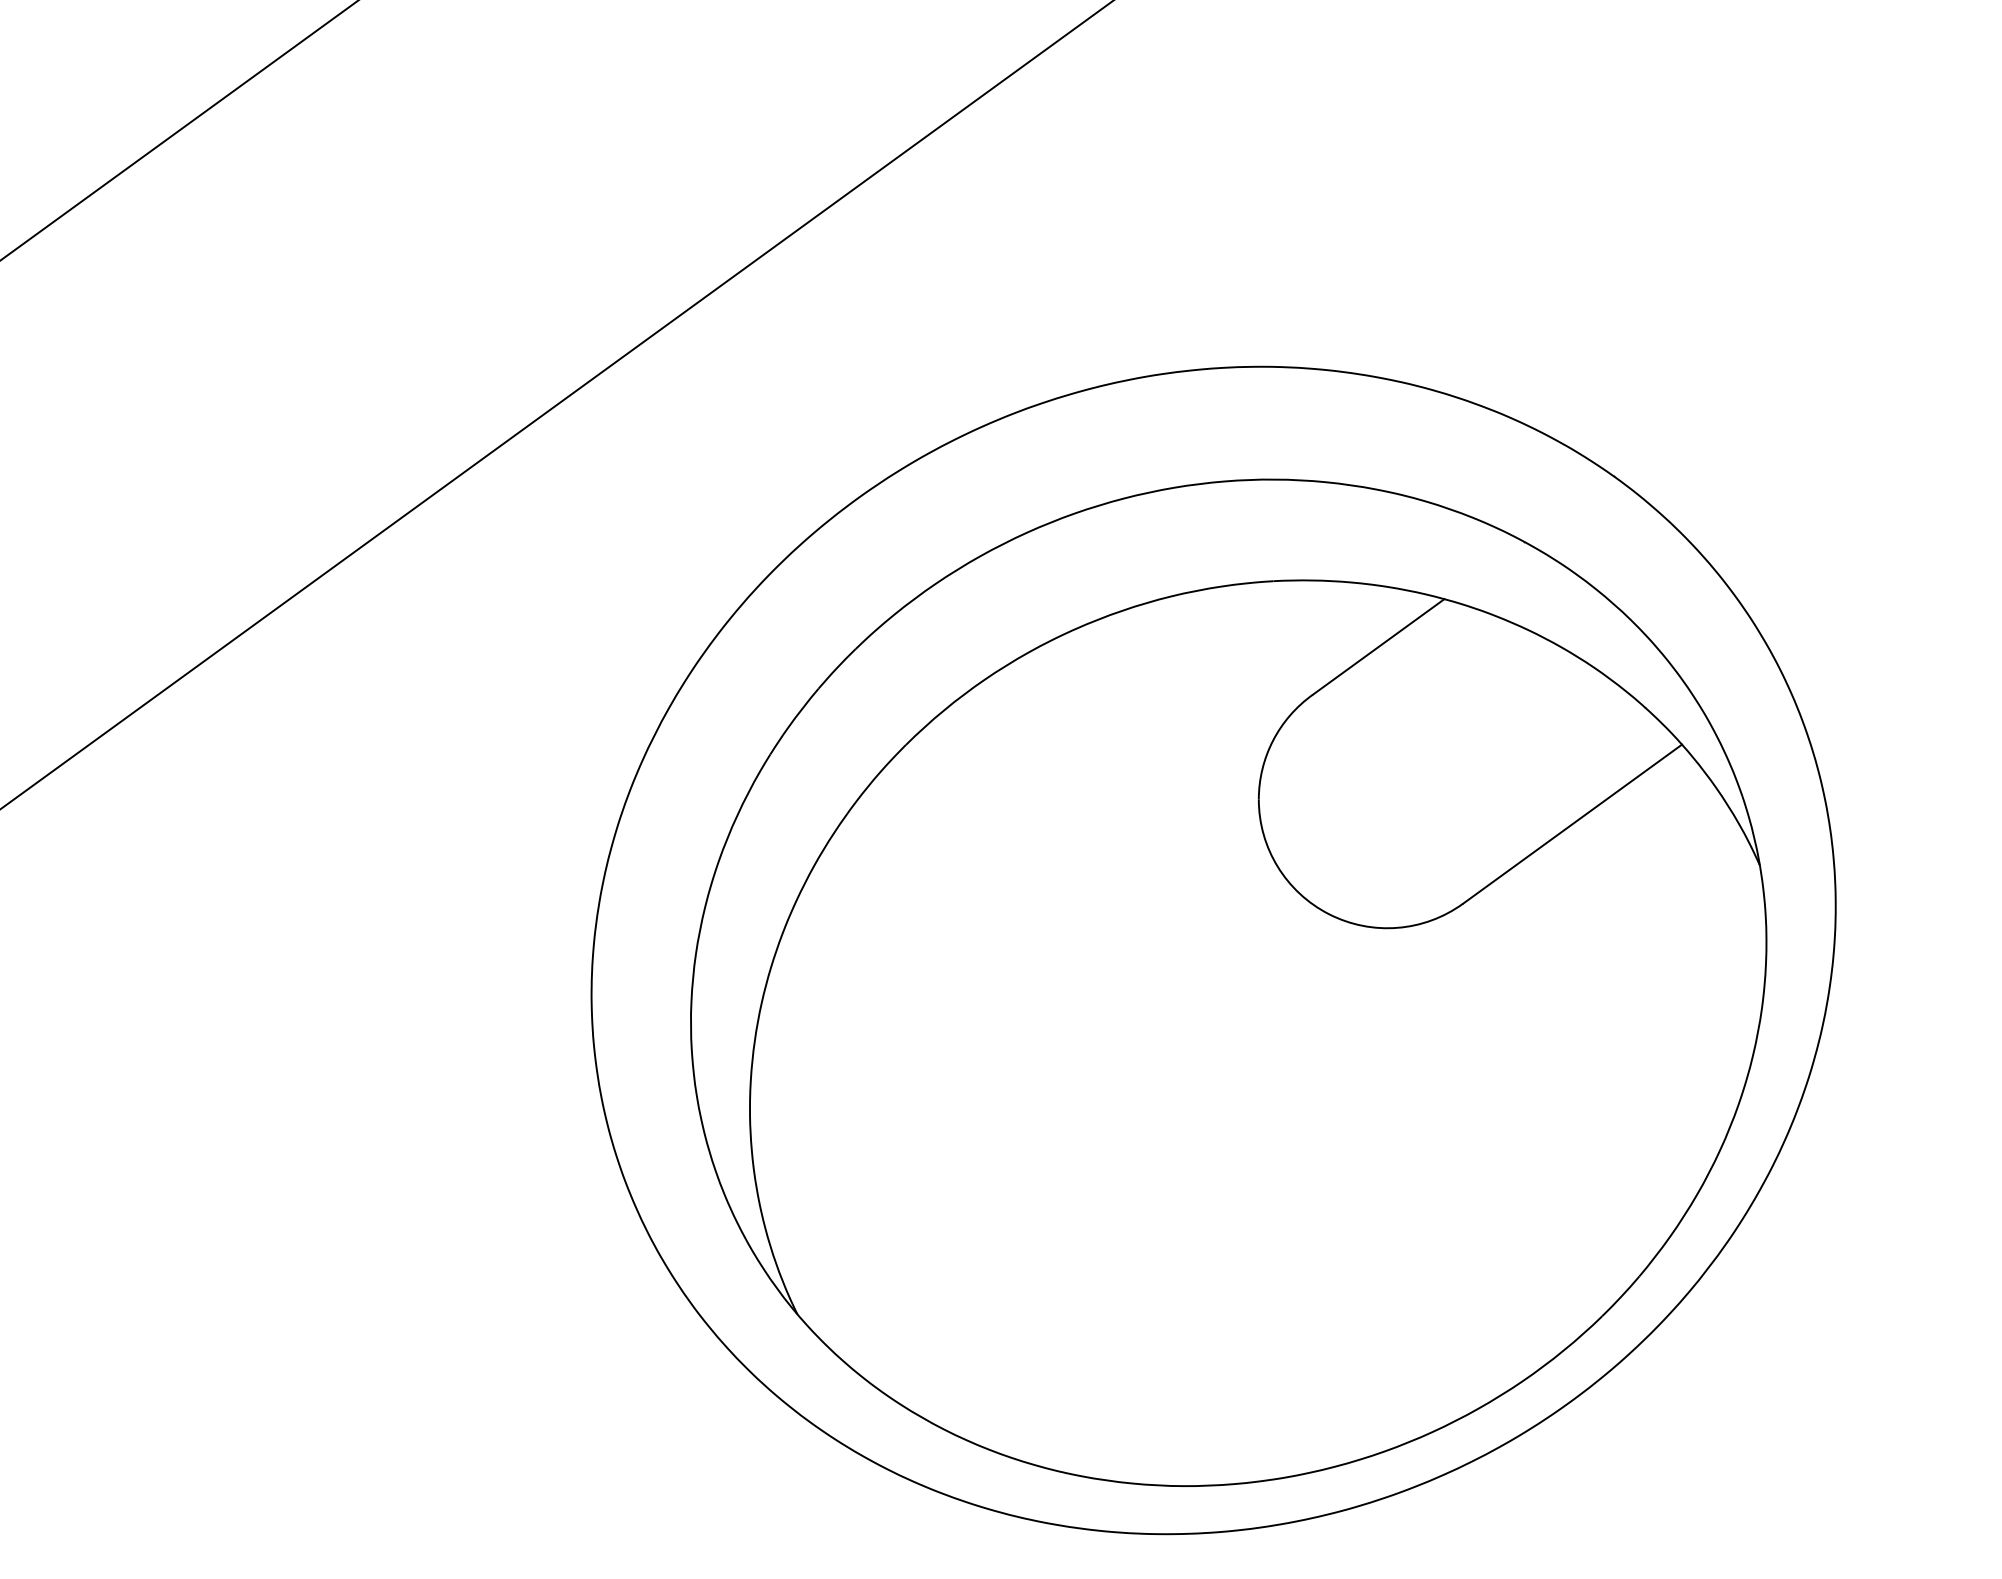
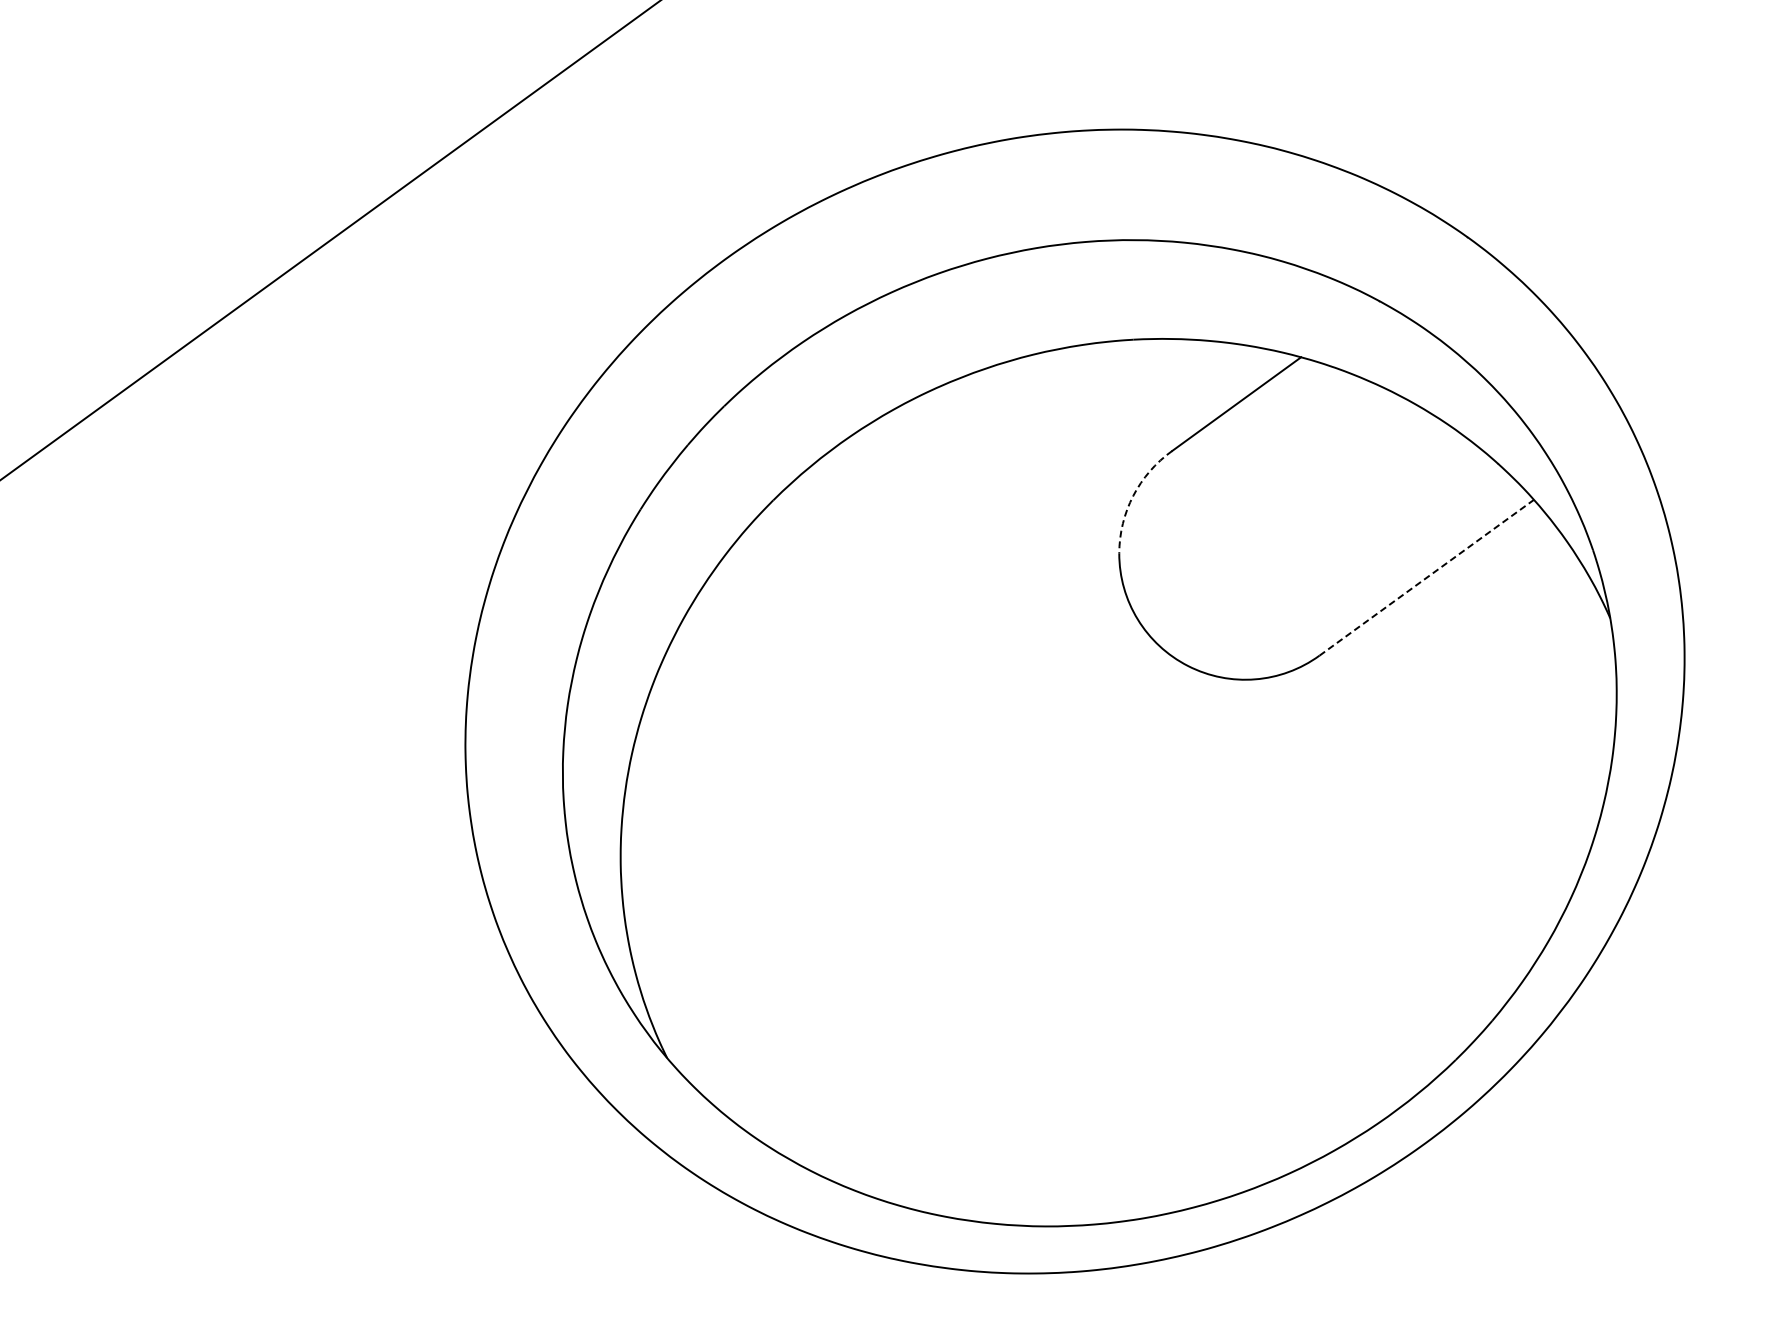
arc: (1273, 740) -> (1133, 495), solid -> dashed
line: (1572, 823) -> (1426, 577), solid -> dashed

